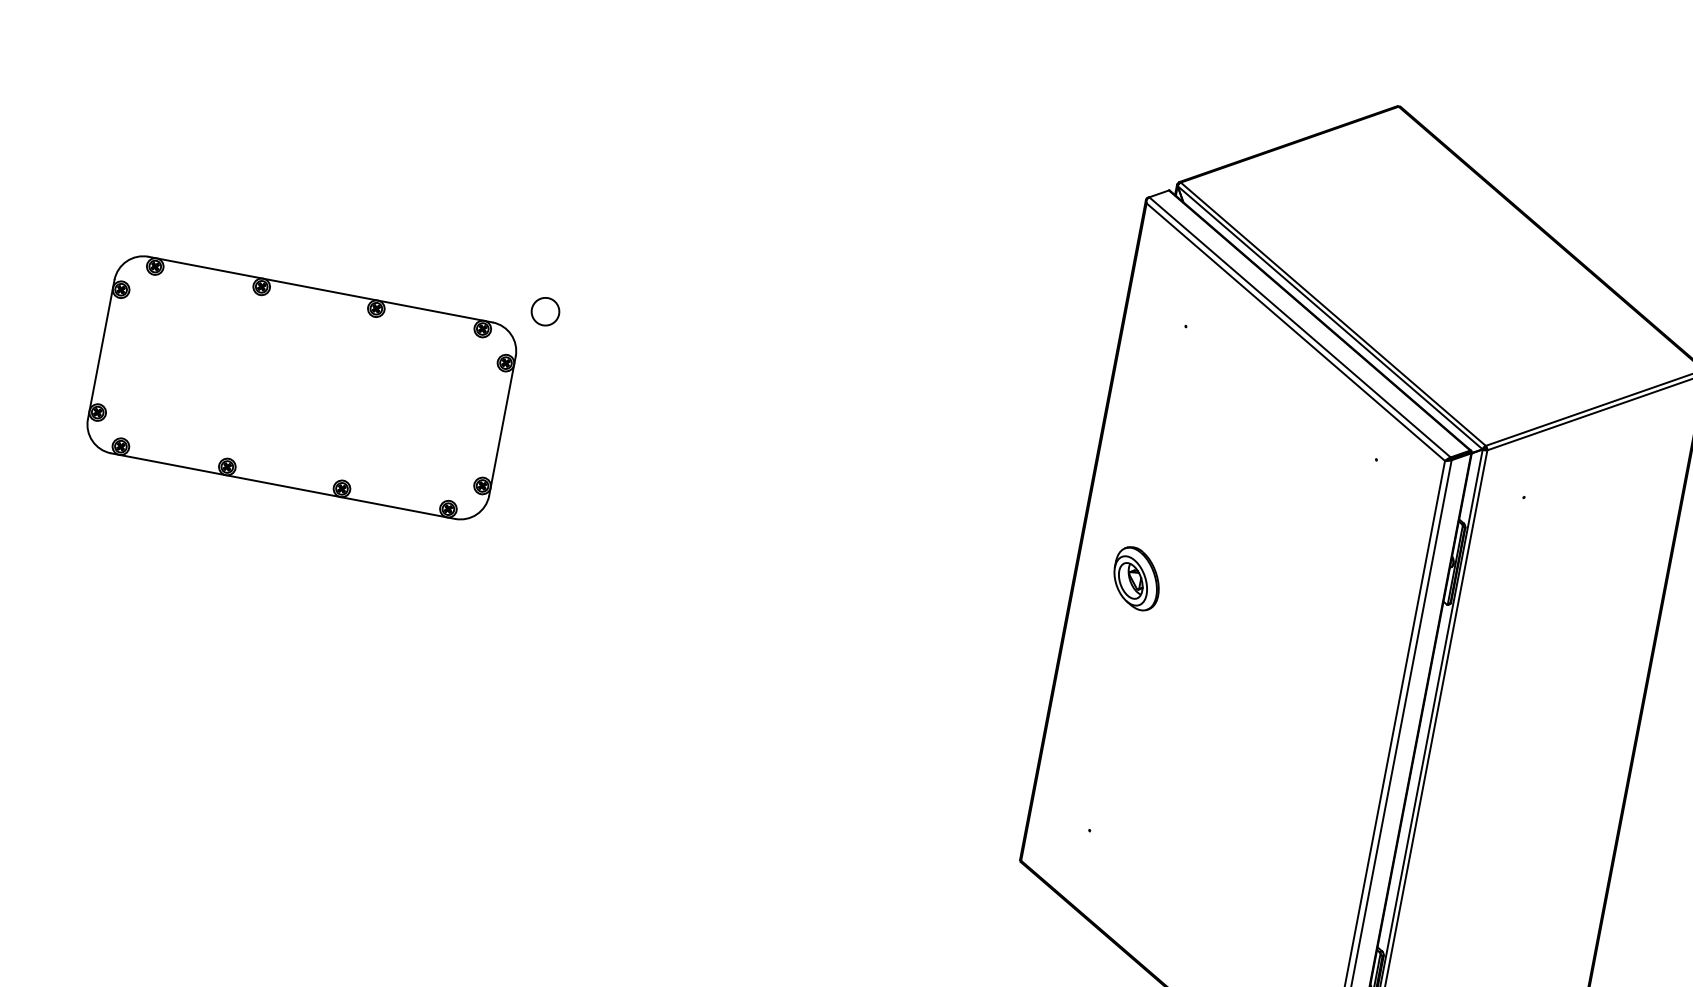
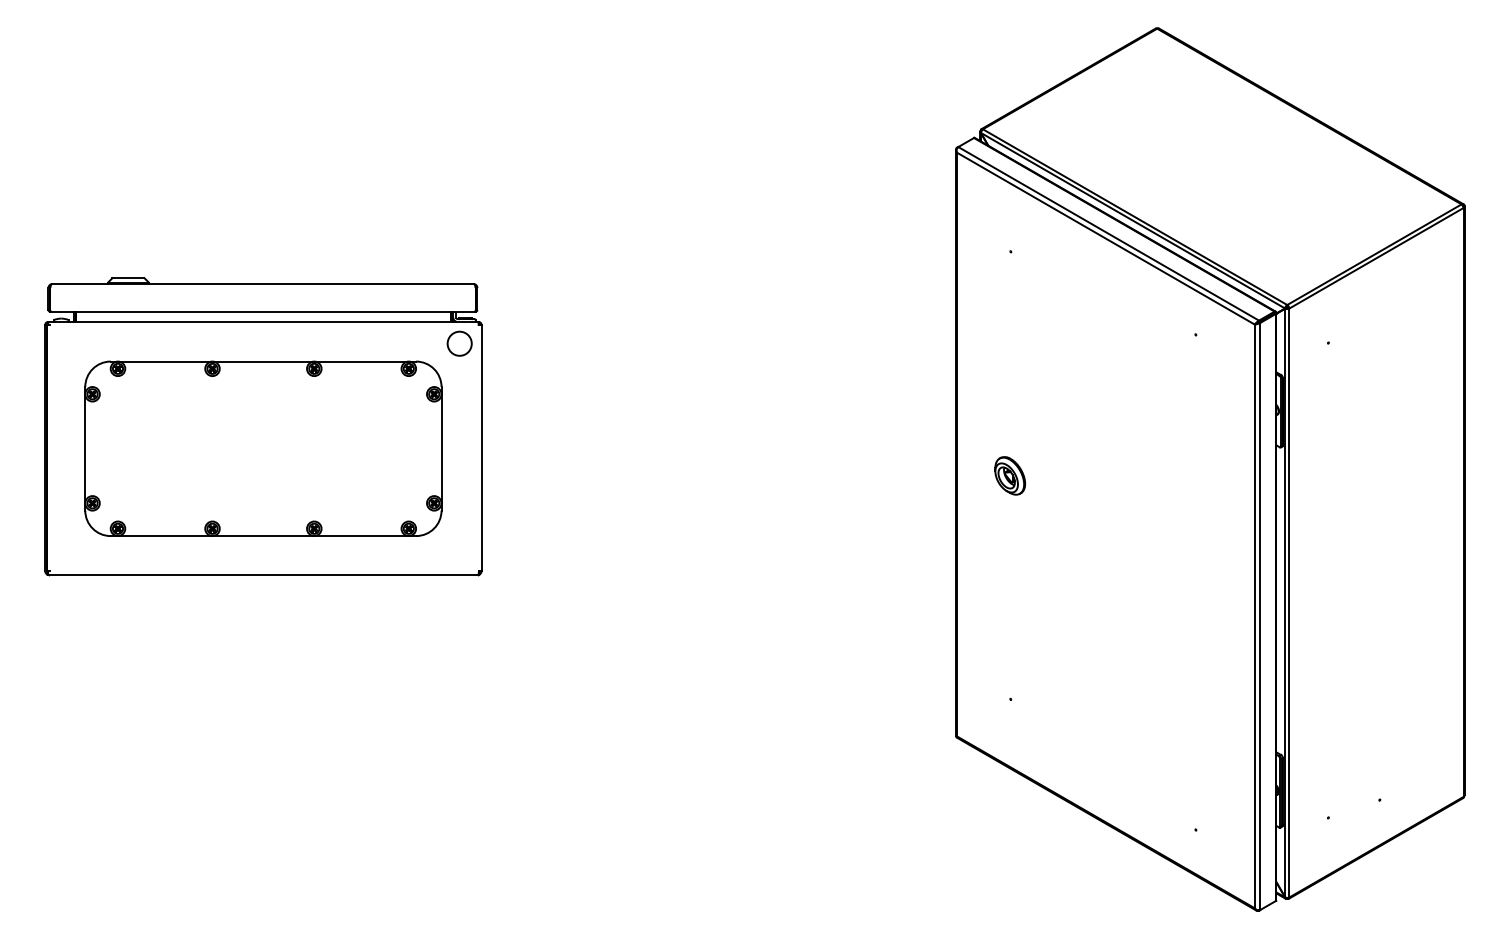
part: (306, 362) -> (263, 426), added
part: (1137, 578) -> (1010, 475), size x0.71

